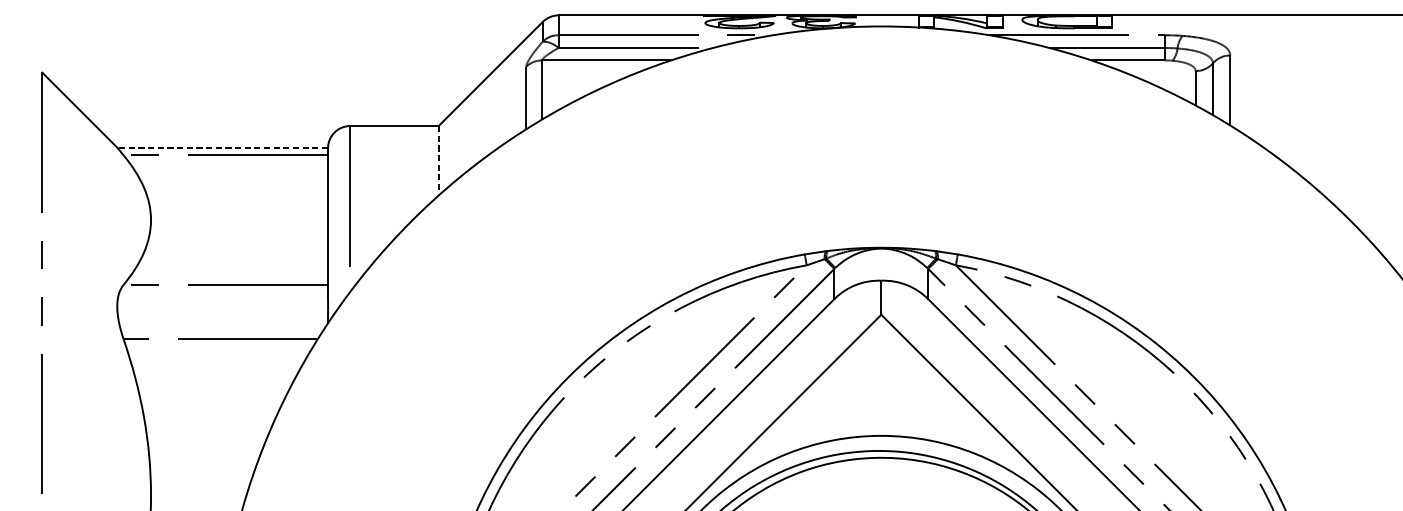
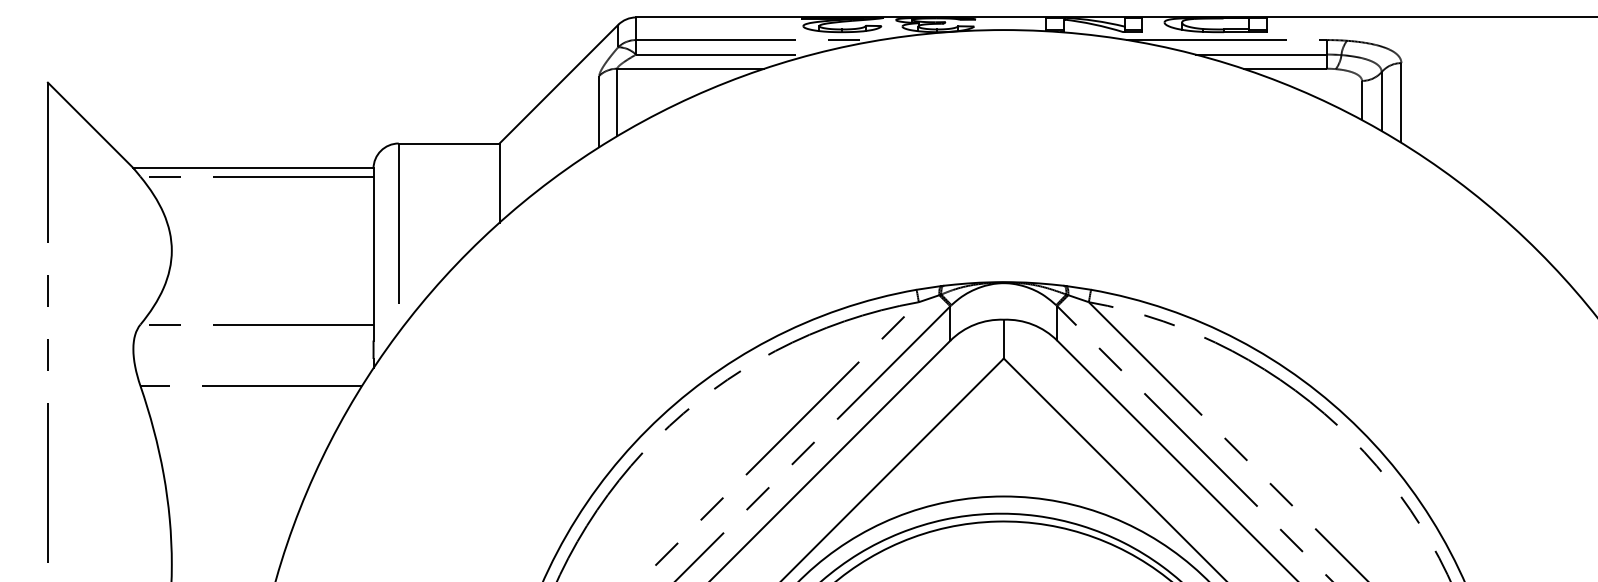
line: (221, 147) -> (252, 168), dashed -> solid
line: (438, 161) -> (499, 183), dashed -> solid

